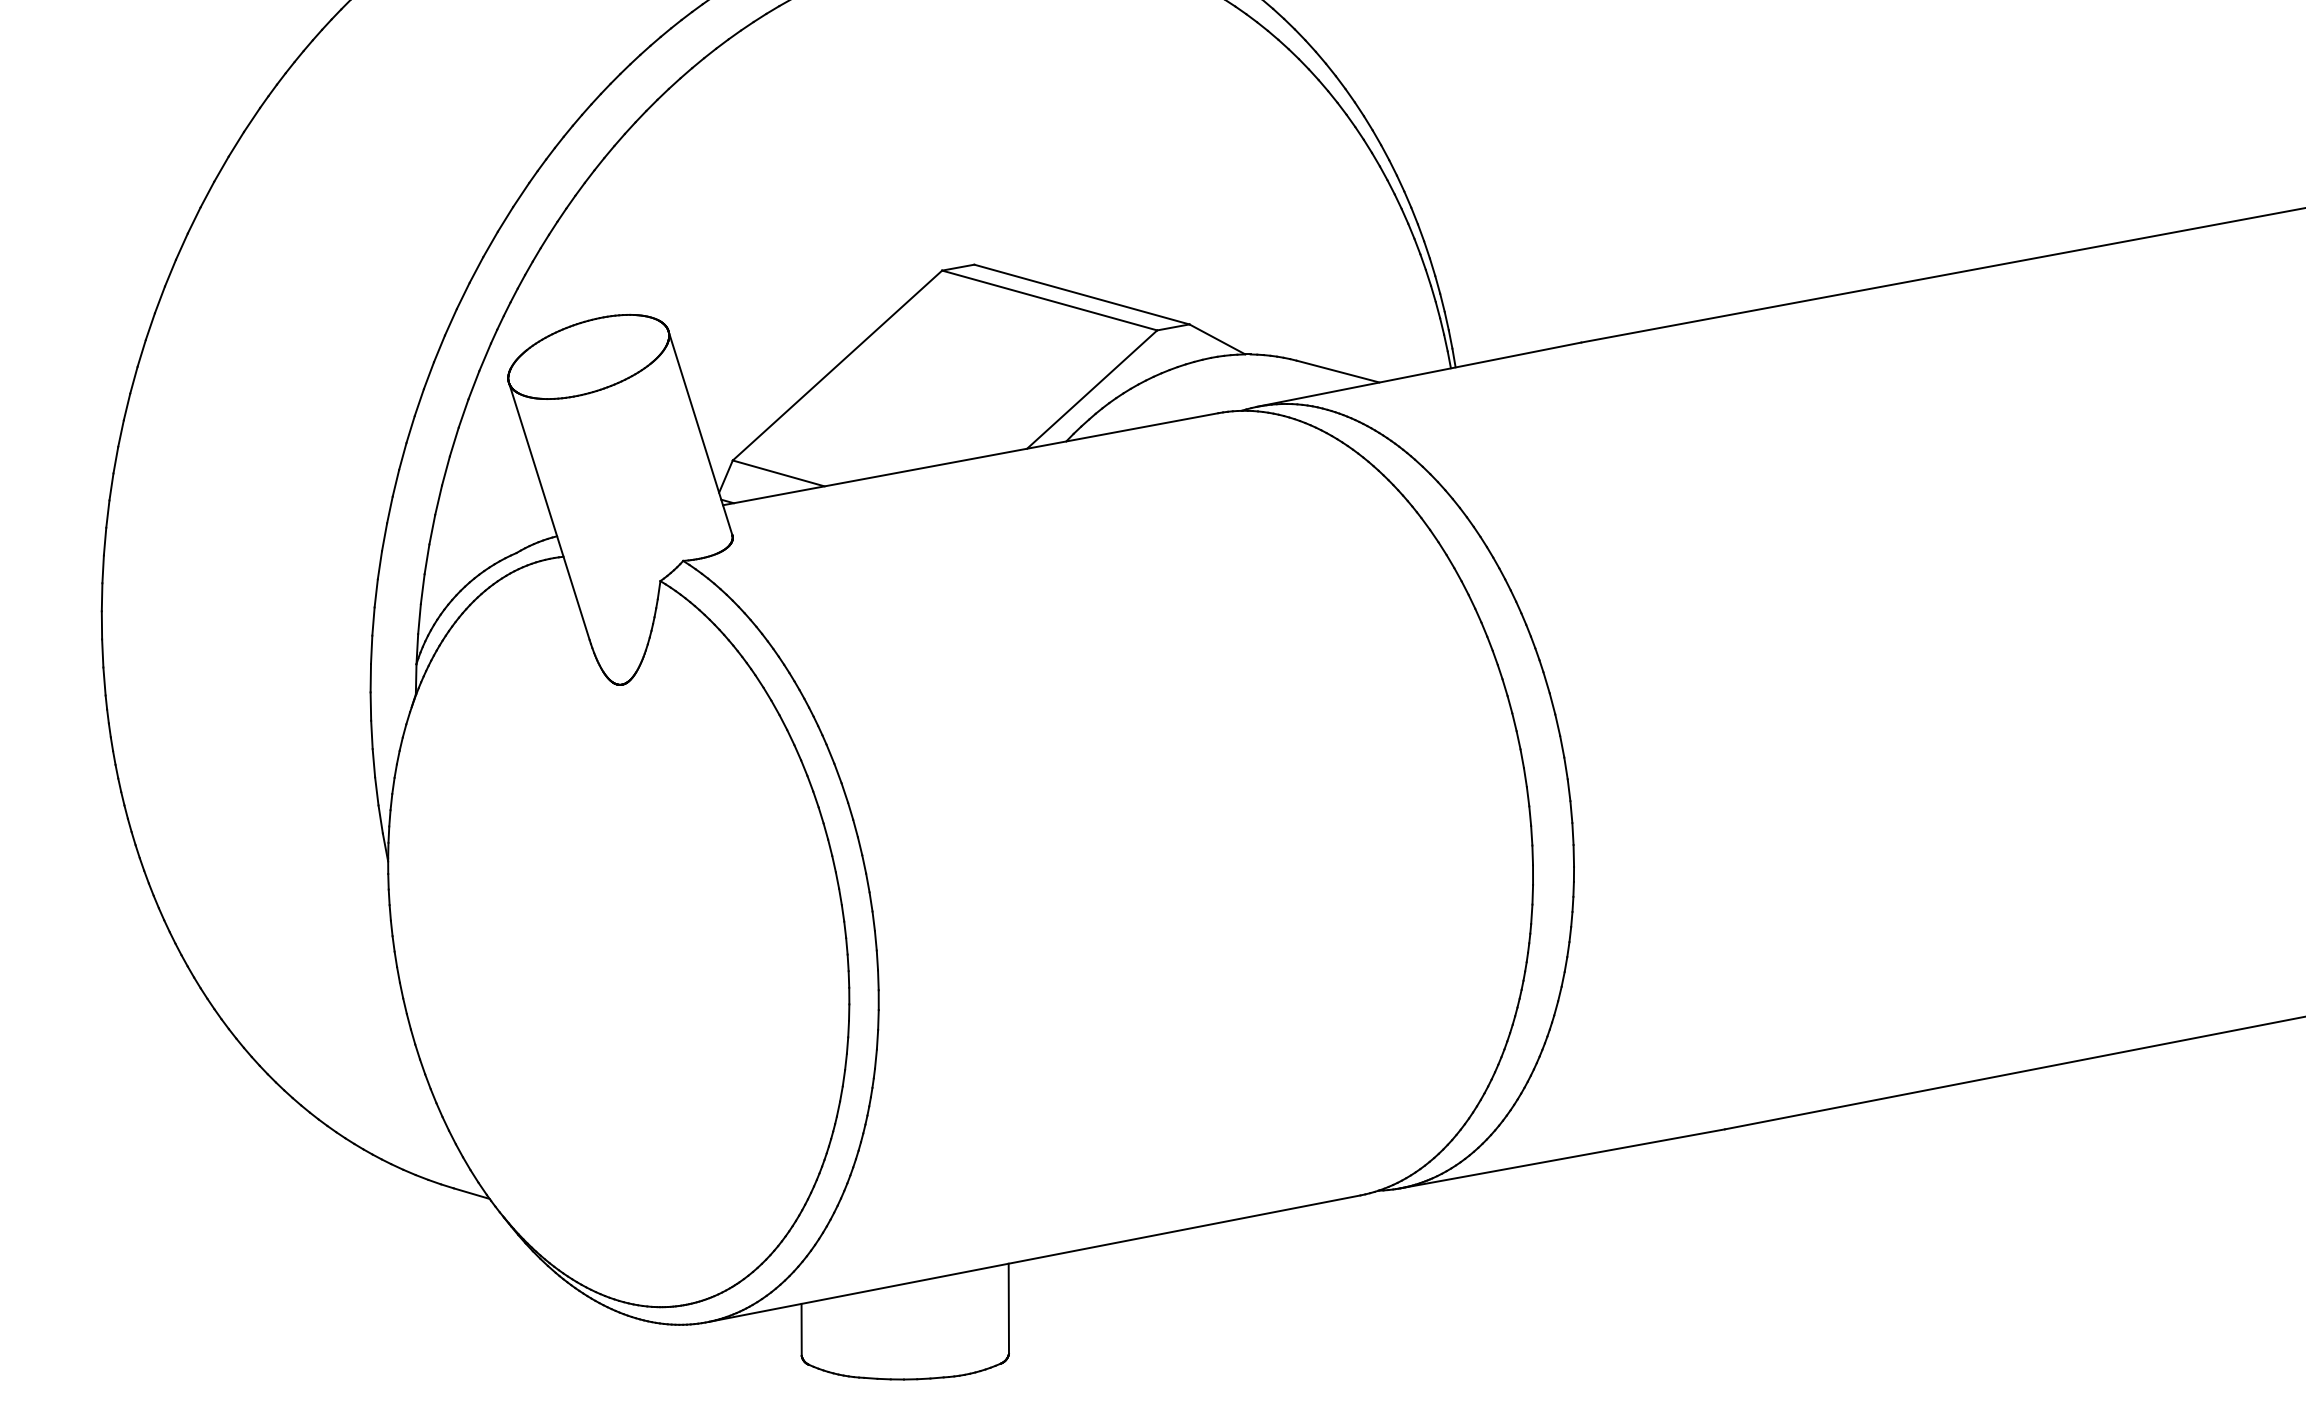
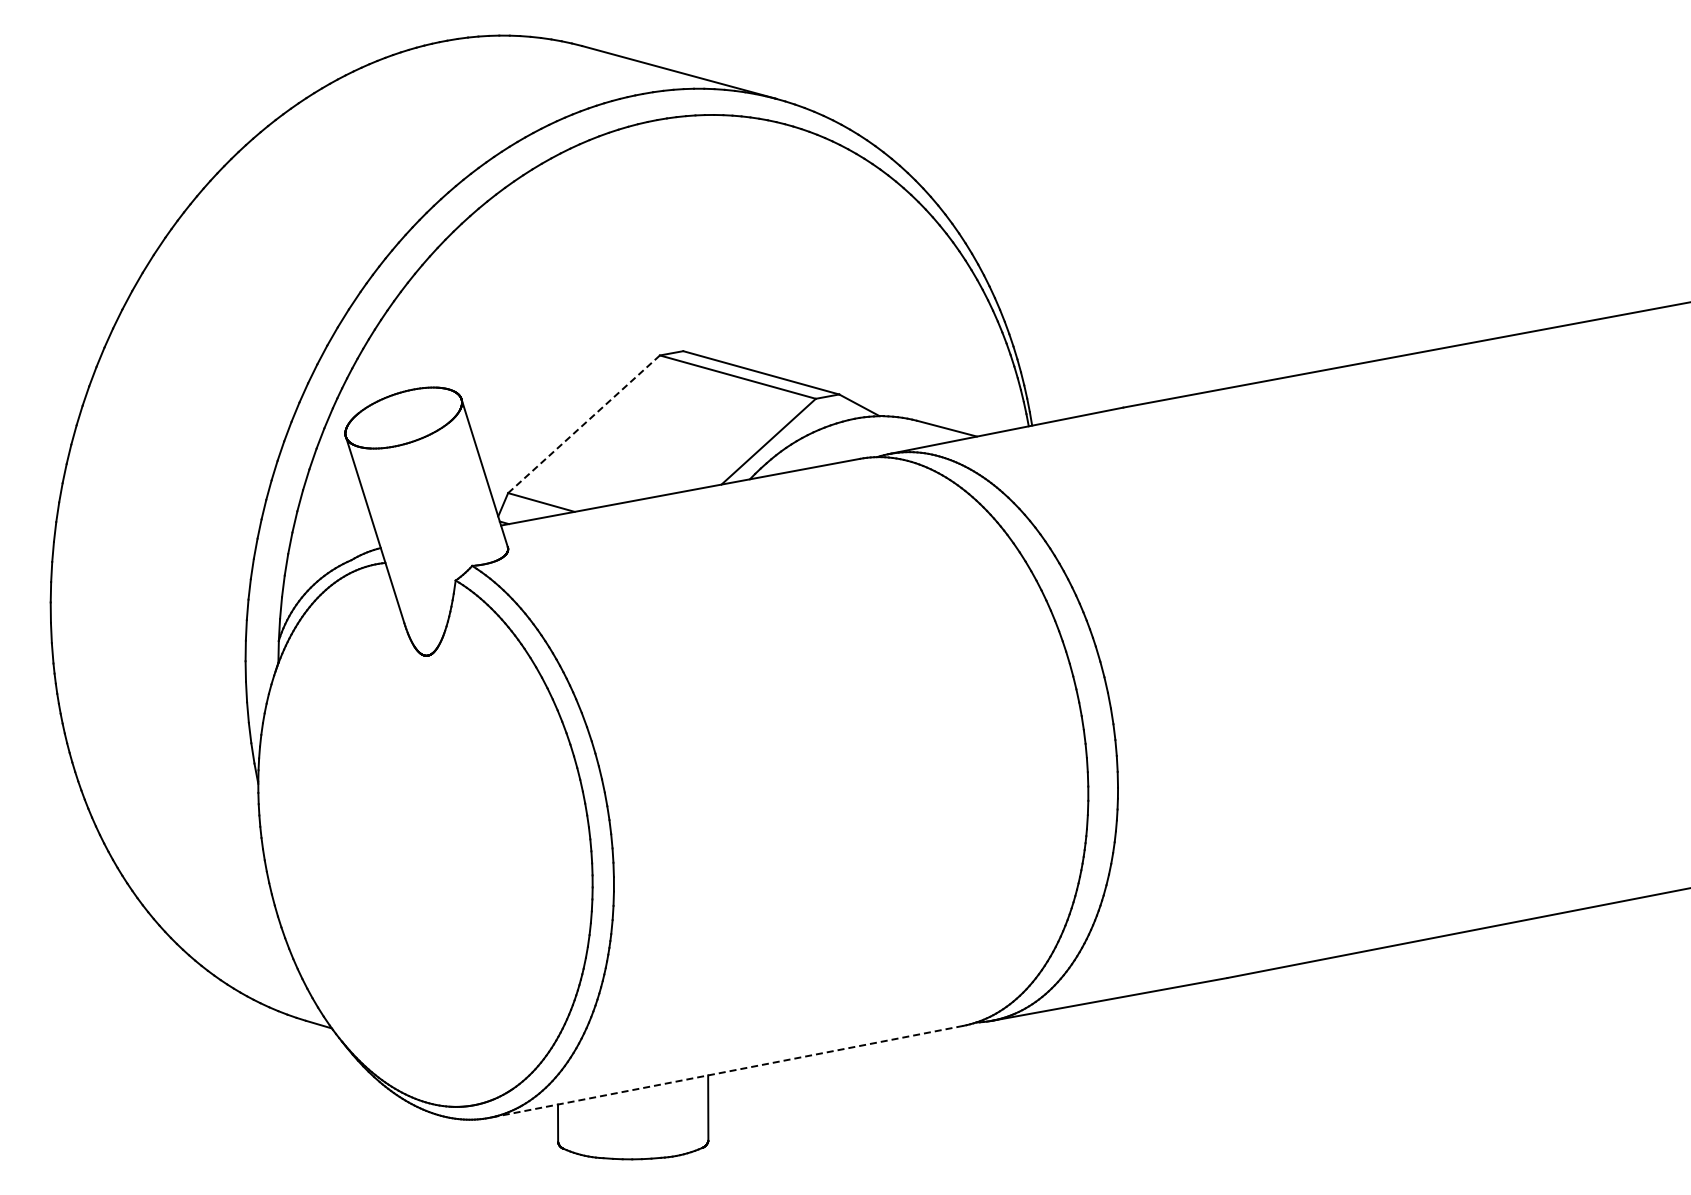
line: (836, 365) -> (583, 424), solid -> dashed
line: (1035, 1258) -> (727, 1071), solid -> dashed

